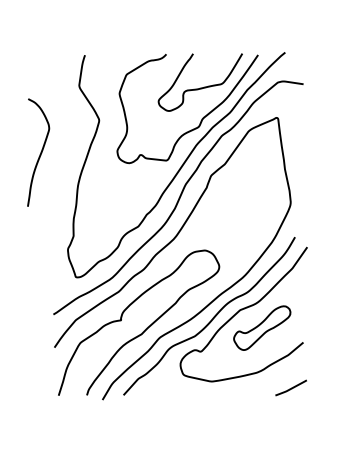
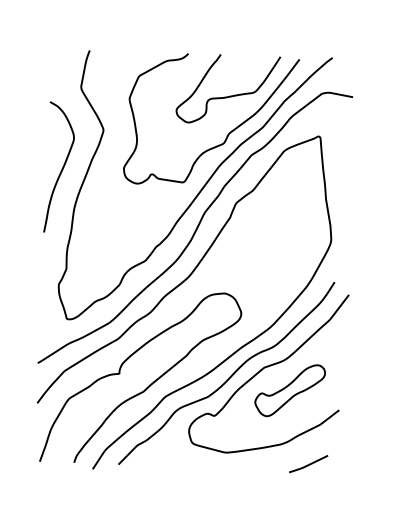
curve: (40, 152) -> (62, 167), moved
line: (291, 387) -> (309, 463), moved

